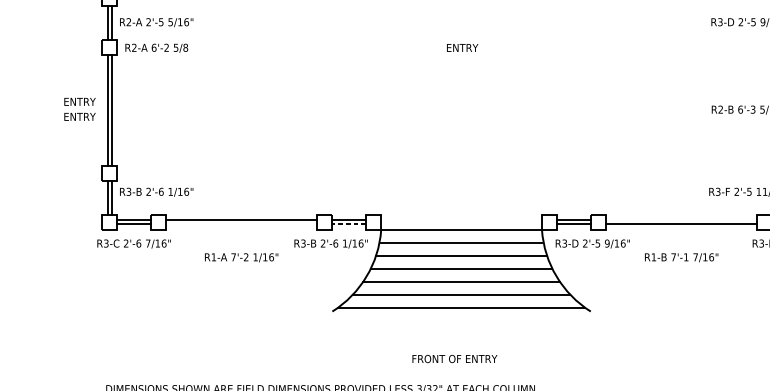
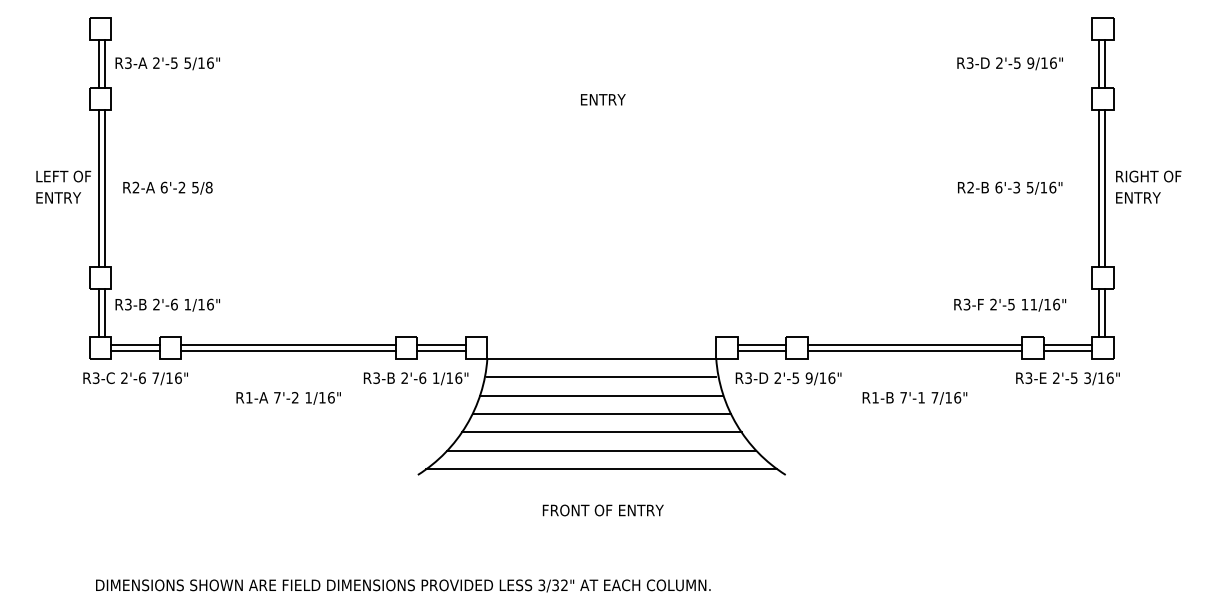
text: (129, 22) -> (128, 63), R2-A -> R3-A
text: (156, 47) -> (167, 187), moved
text: (84, 101) -> (64, 176), ENTRY -> LEFT OF
line: (681, 220) -> (914, 345), added
line: (241, 224) -> (288, 351), added
line: (348, 224) -> (441, 351), dashed -> solid
text: (454, 359) -> (602, 510), moved

